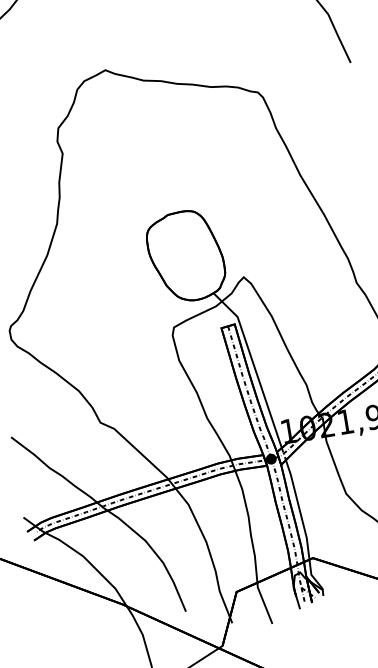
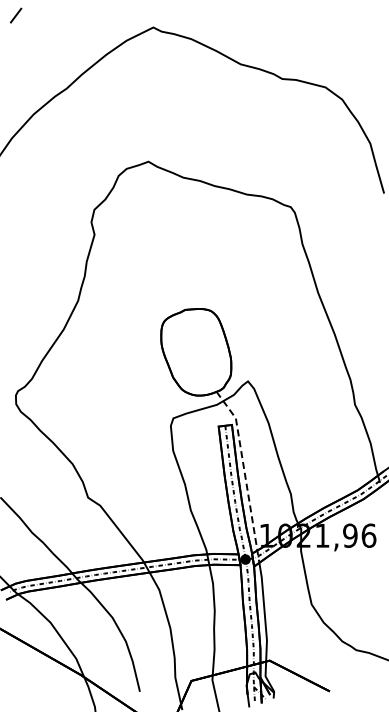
line: (253, 365) -> (243, 467), solid -> dashed

